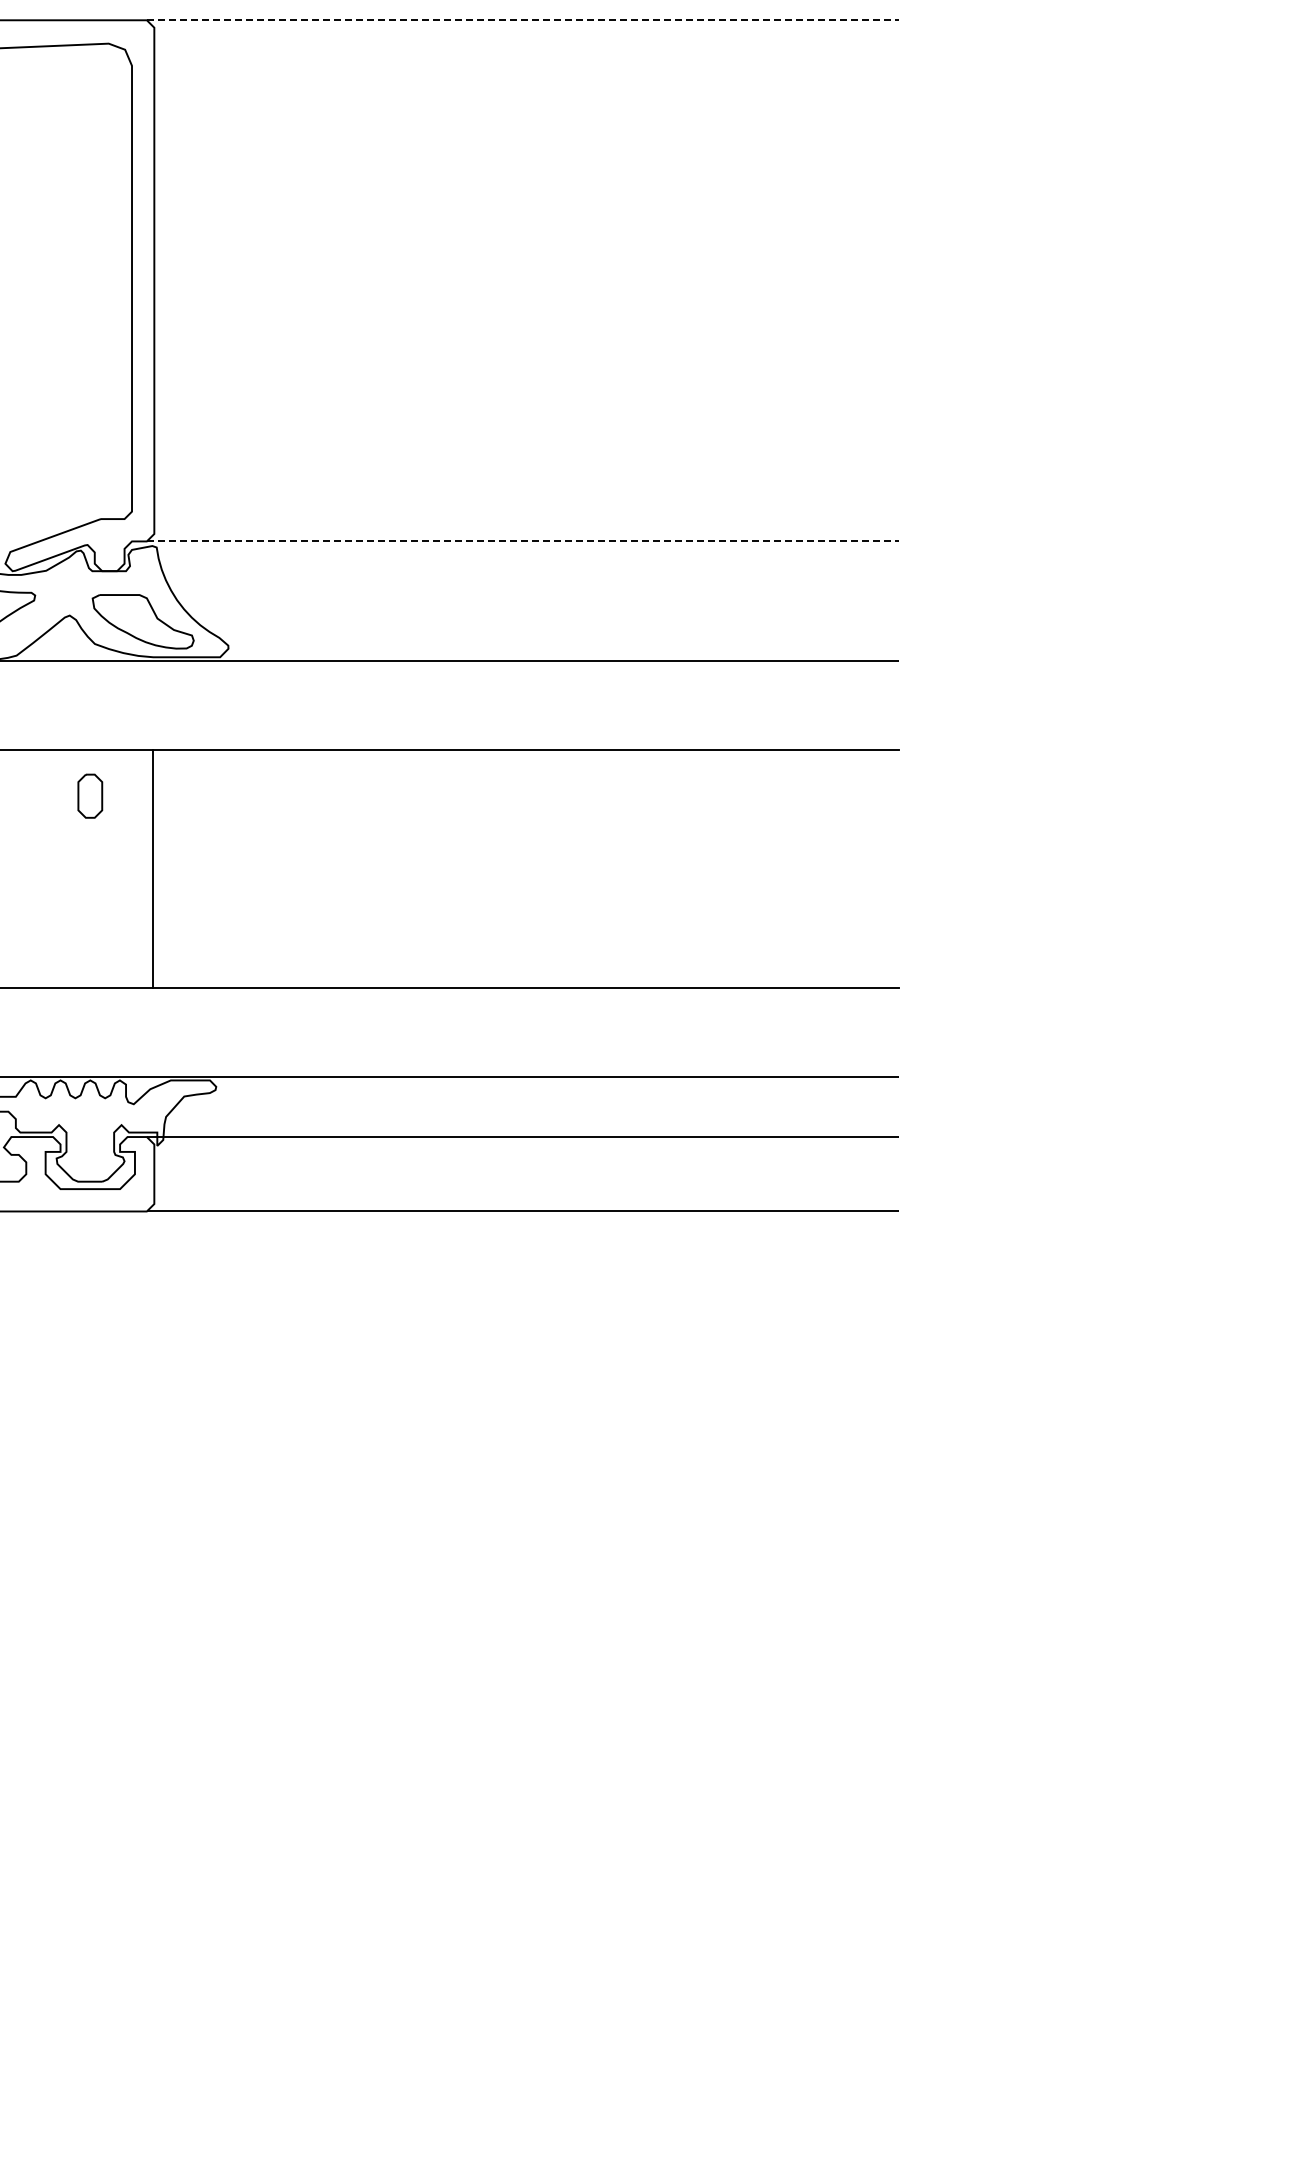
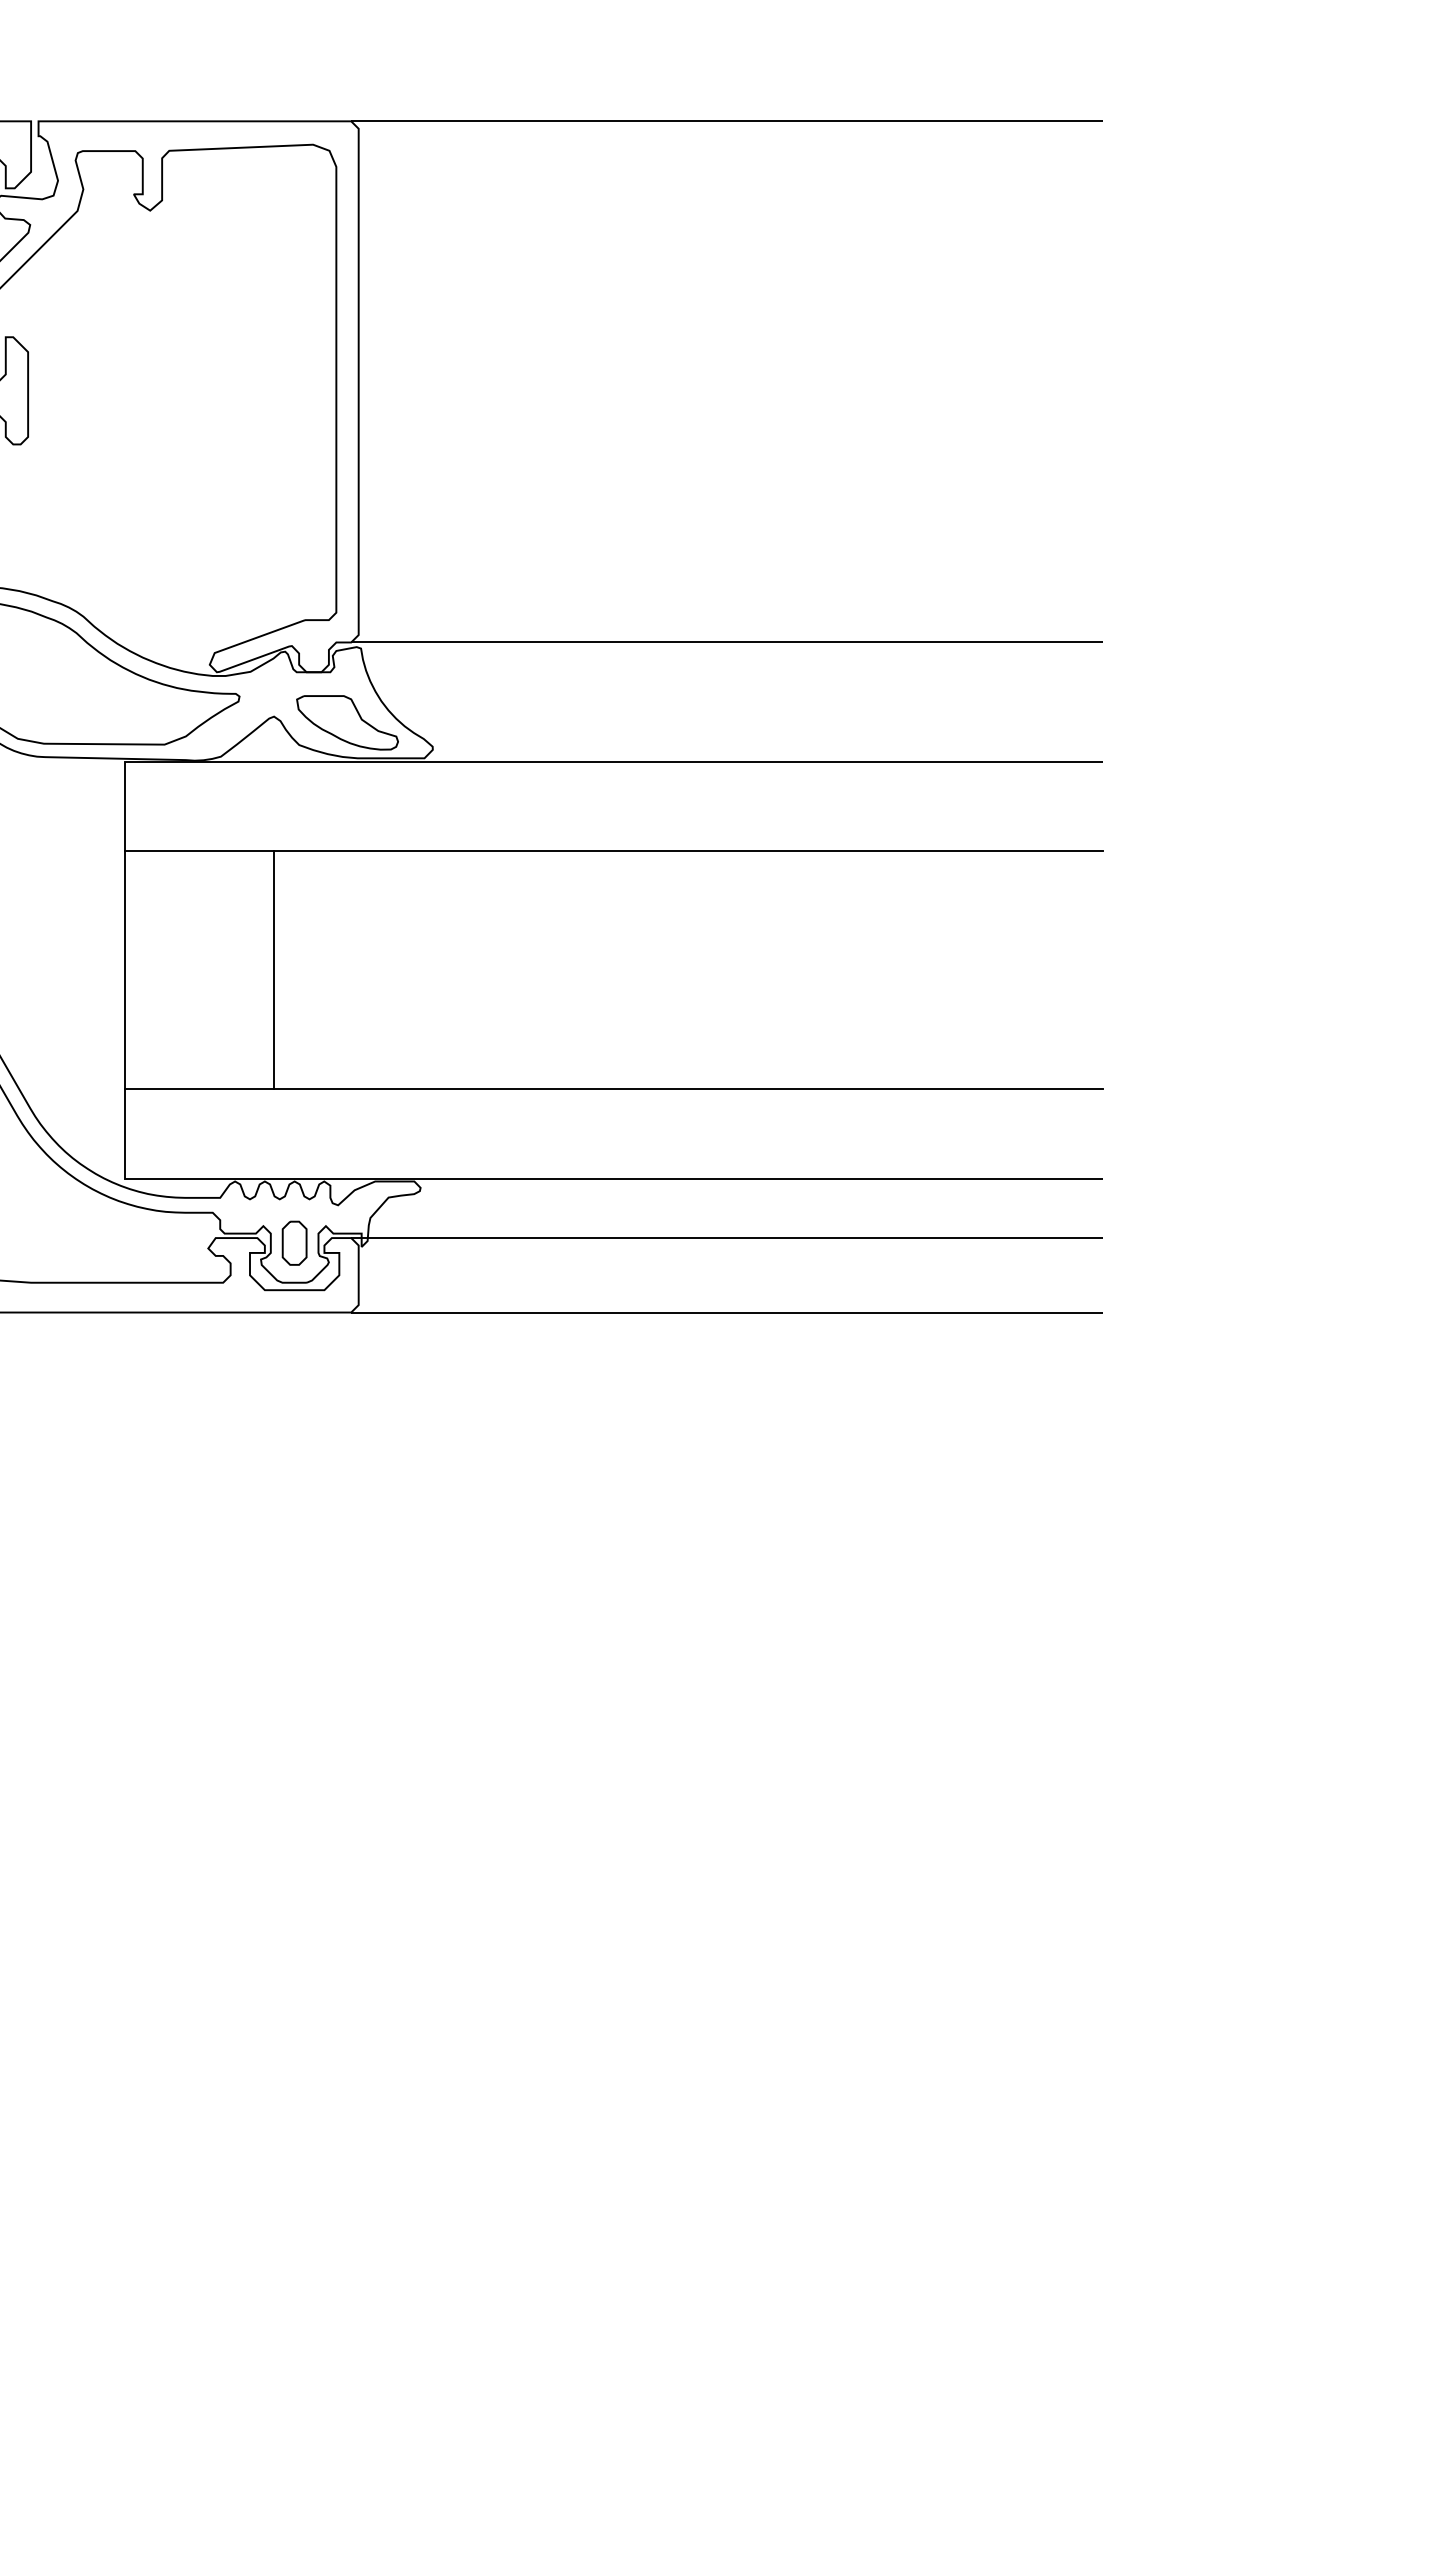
line: (523, 20) -> (727, 121), dashed -> solid
line: (523, 541) -> (727, 642), dashed -> solid
part: (90, 795) -> (294, 1242), moved
line: (153, 868) -> (273, 969), moved

